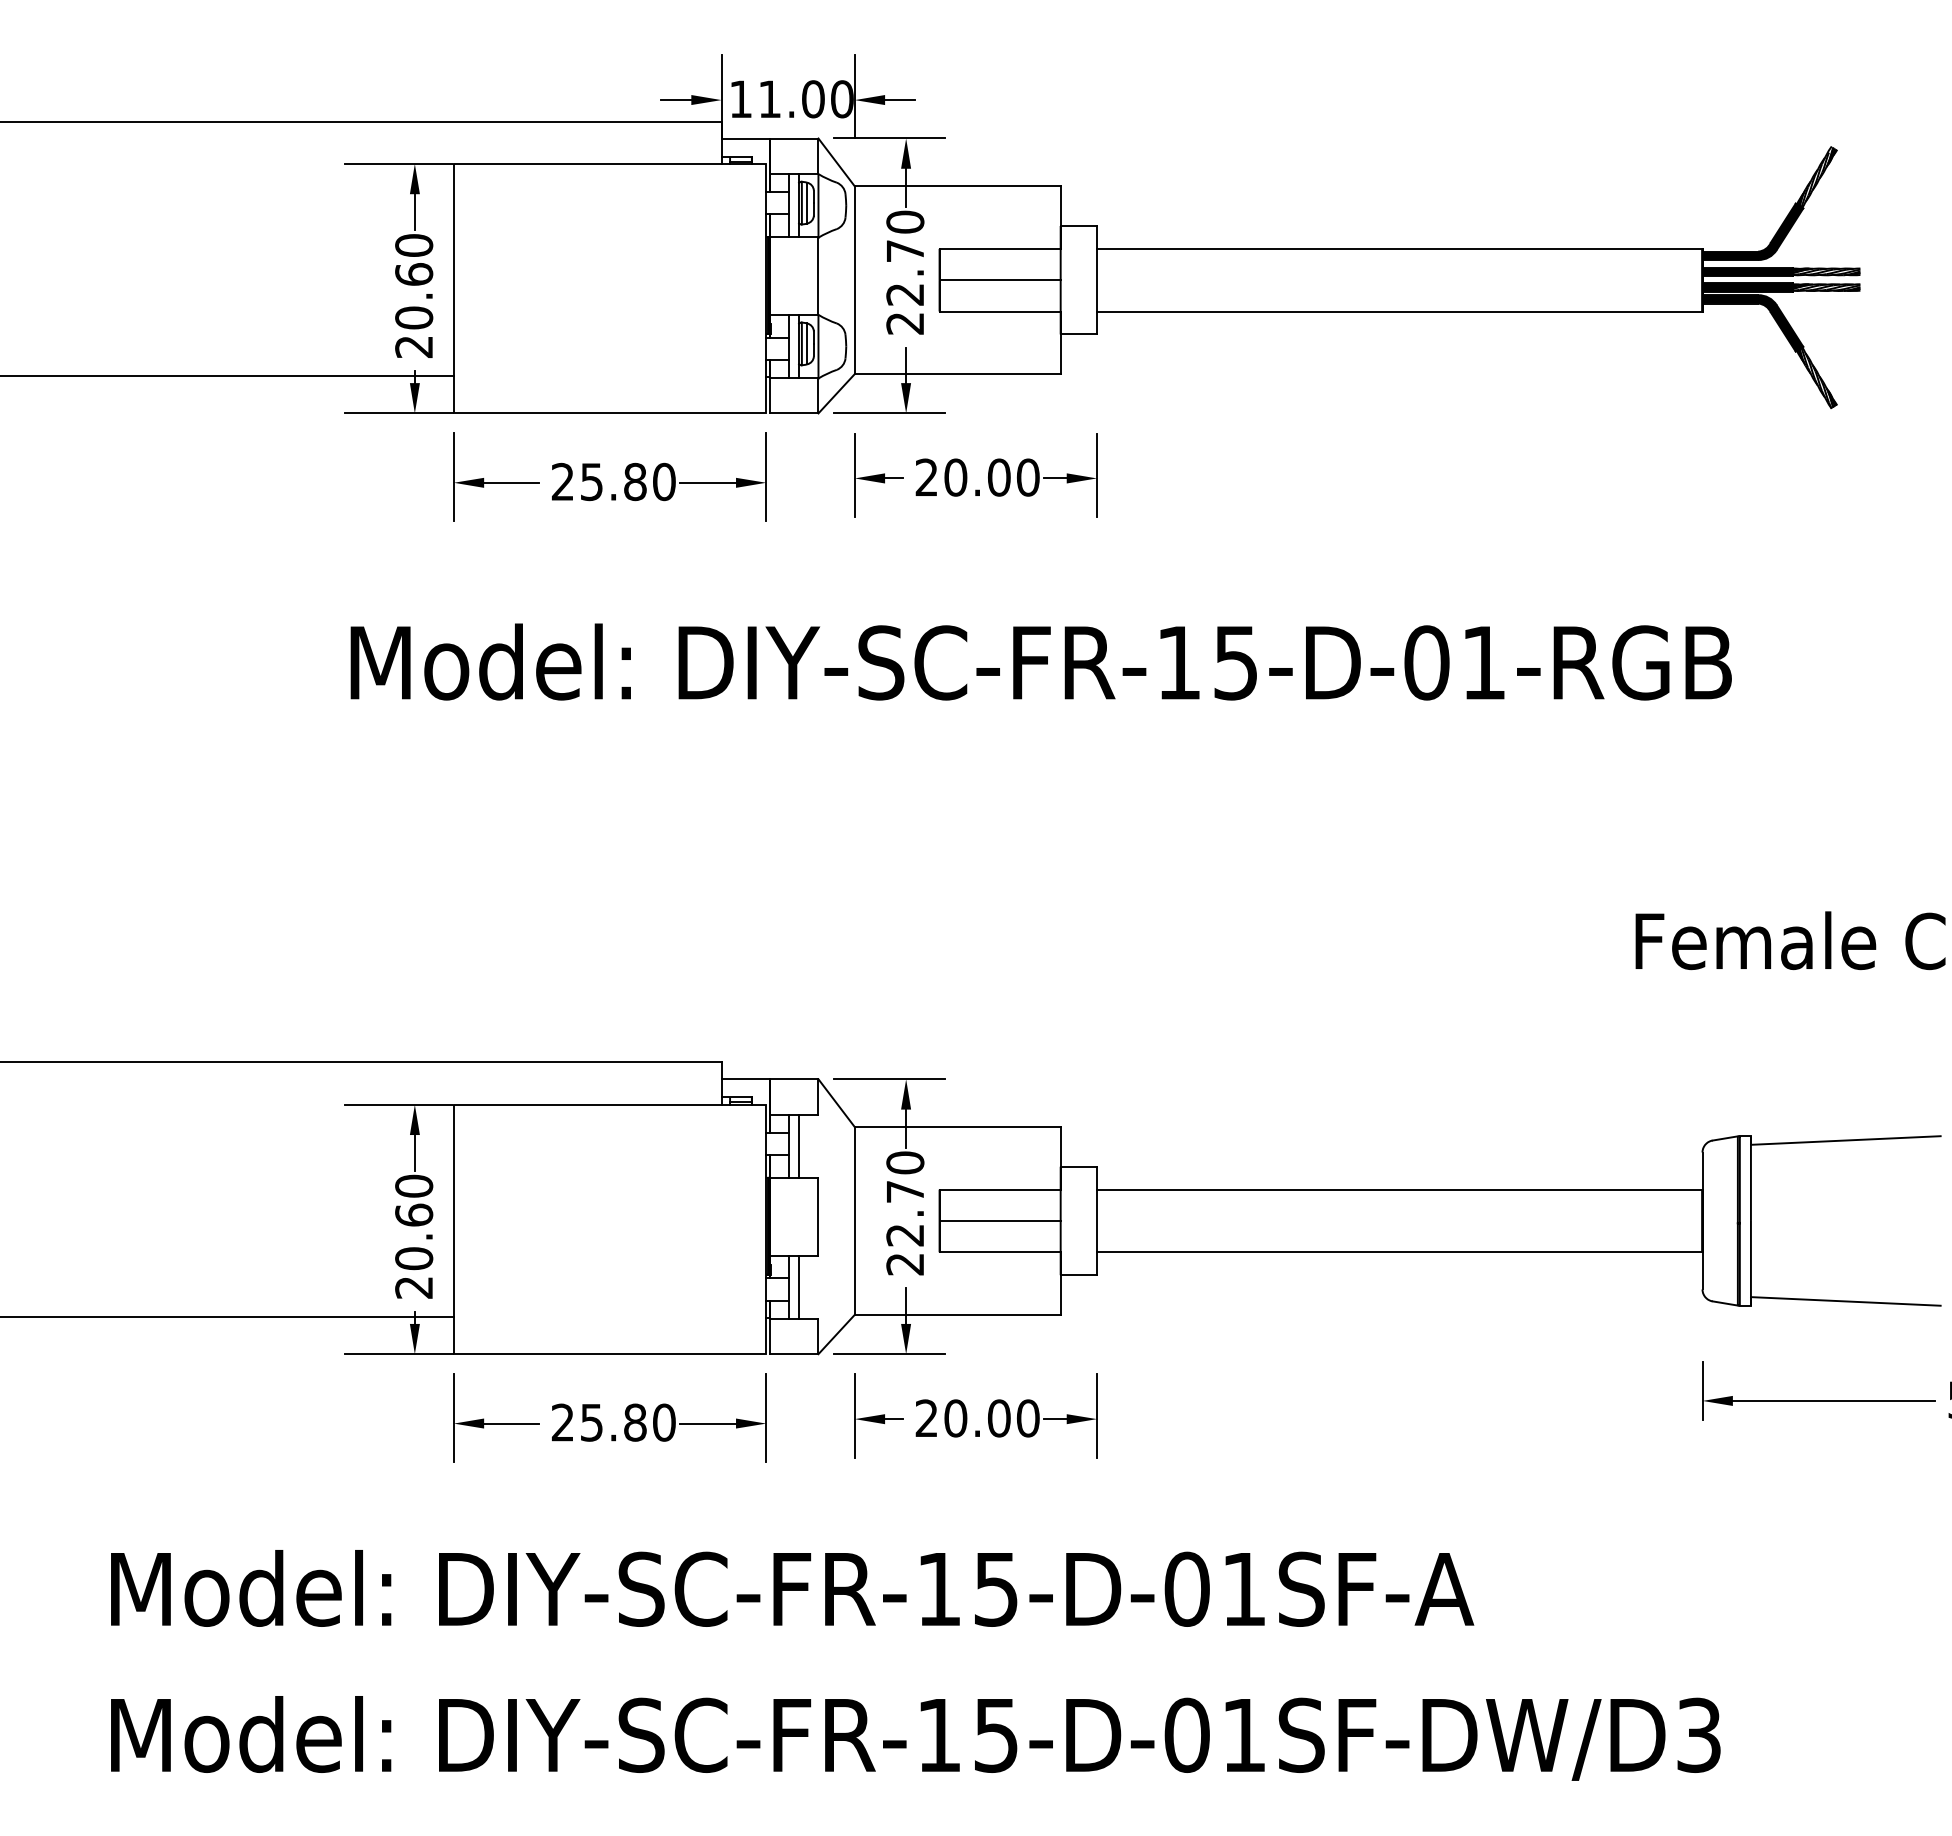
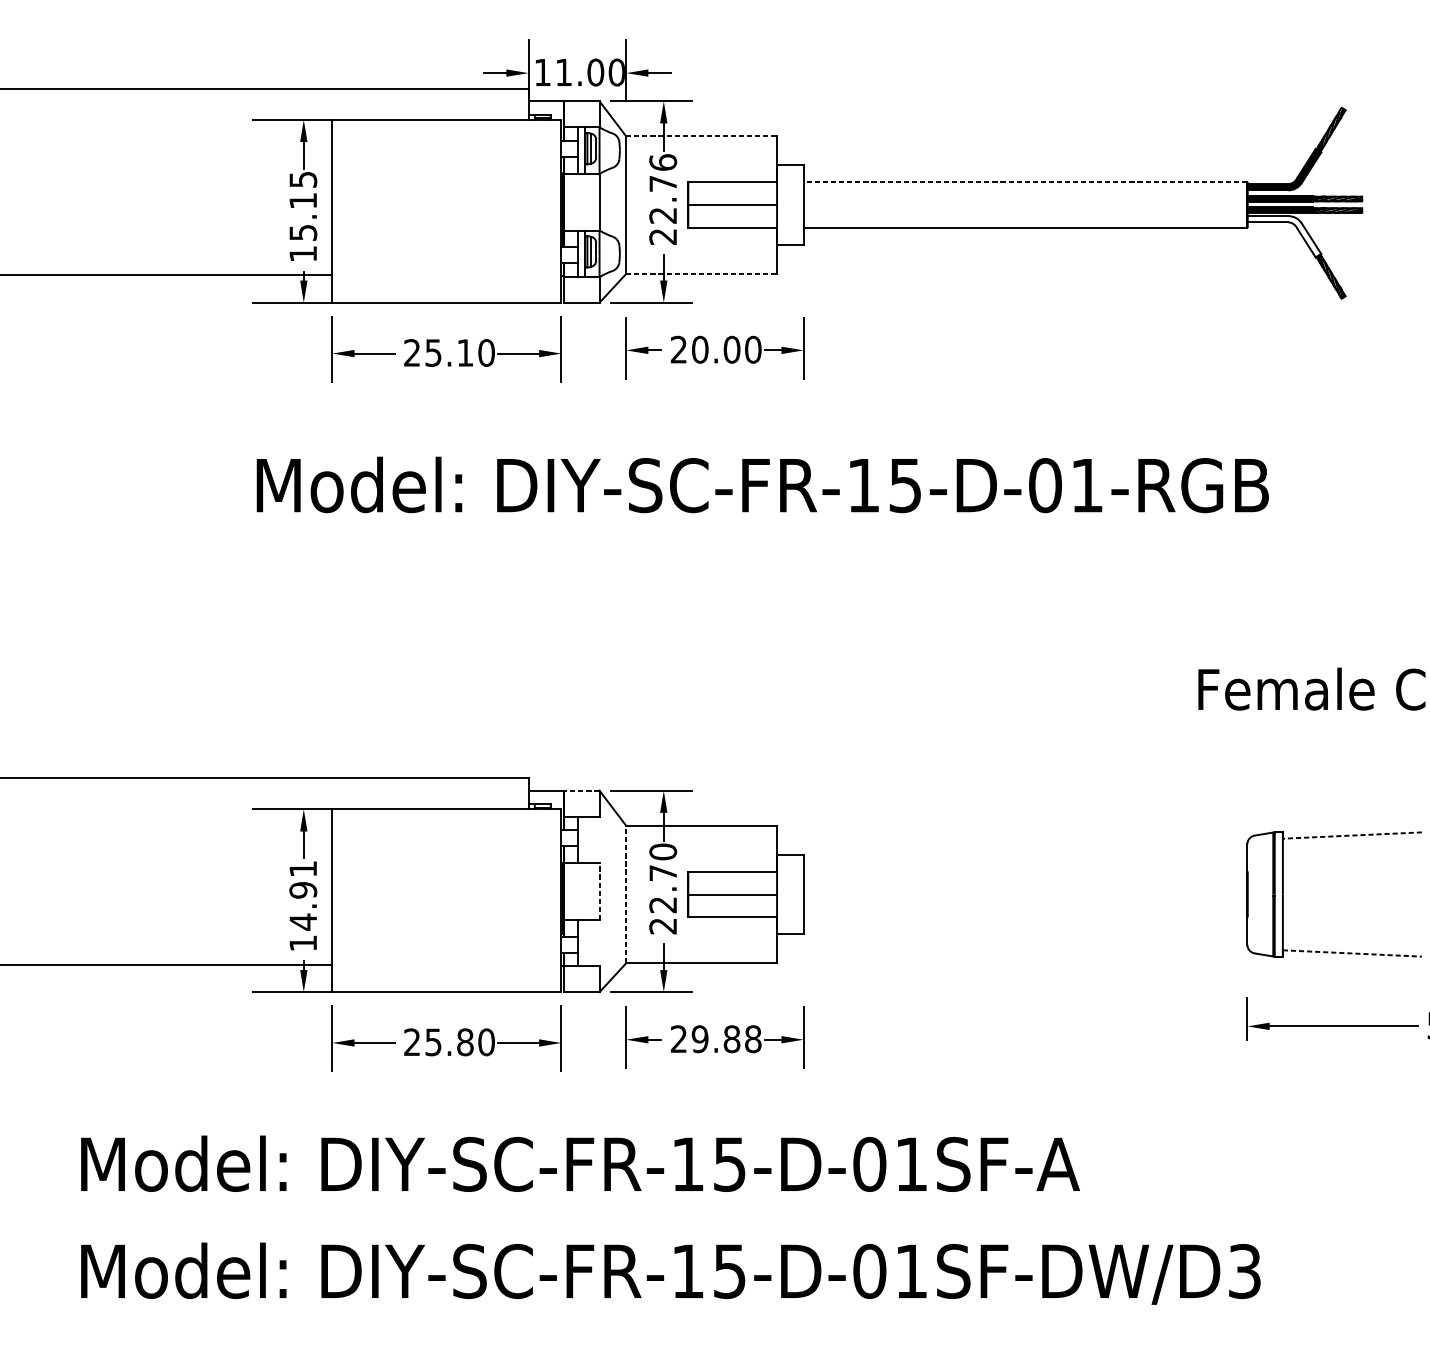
line: (957, 186) -> (701, 136), solid -> dashed
text: (905, 221) -> (663, 162), 22.70 -> 22.76
line: (1399, 248) -> (1025, 181), solid -> dashed
text: (414, 296) -> (303, 217), 20.60 -> 15.15
fill: (1752, 328) -> (1284, 240), removed
line: (957, 374) -> (701, 274), solid -> dashed
text: (635, 481) -> (465, 352), 25.80 -> 25.10
line: (793, 1079) -> (581, 790), solid -> dashed
line: (1845, 1140) -> (1352, 835), solid -> dashed
line: (799, 1145) -> (585, 839), removed
line: (1399, 1189) -> (1025, 871), removed
line: (818, 1216) -> (599, 891), solid -> dashed
line: (854, 1220) -> (625, 894), solid -> dashed
text: (414, 1236) -> (303, 905), 20.60 -> 14.91
line: (1399, 1252) -> (1025, 917), removed
line: (799, 1286) -> (585, 942), removed
line: (1845, 1301) -> (1352, 953), solid -> dashed
text: (991, 1418) -> (726, 1039), 20.00 -> 29.88

